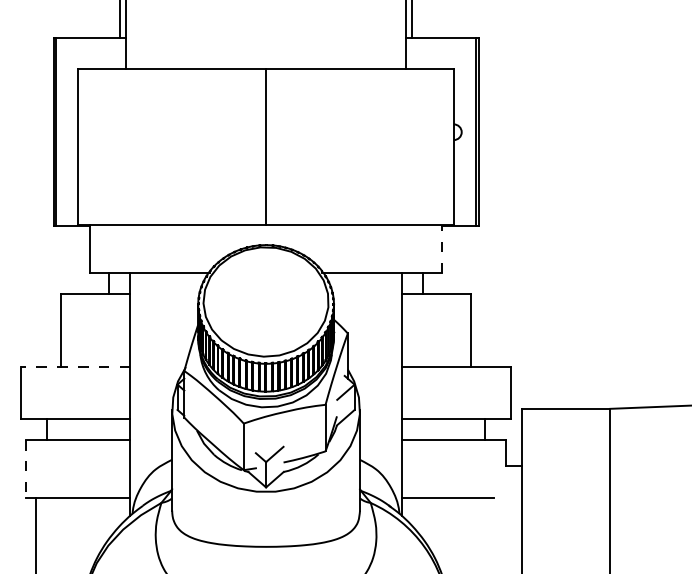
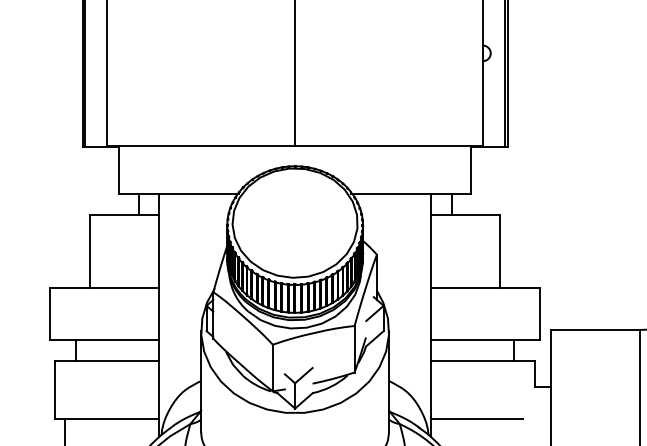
line: (441, 248) -> (470, 169), dashed -> solid
line: (75, 367) -> (104, 288), dashed -> solid
line: (25, 468) -> (54, 389), dashed -> solid

